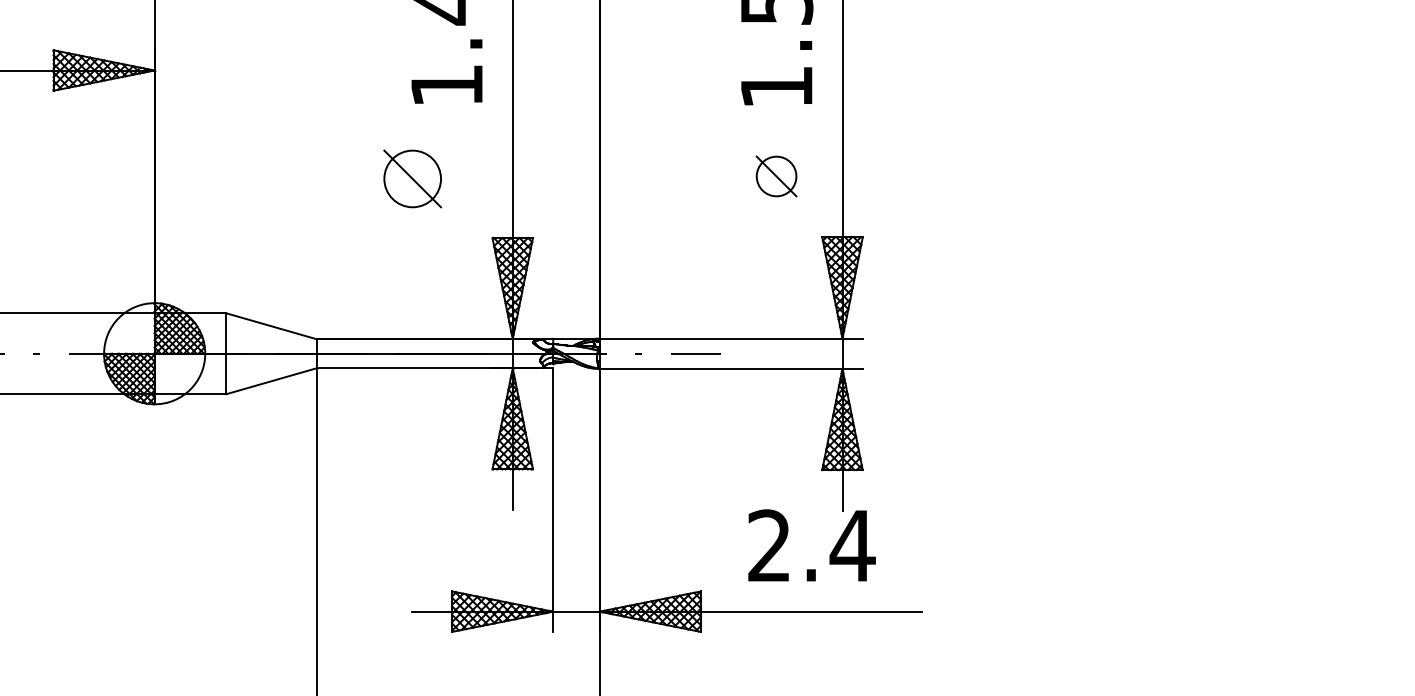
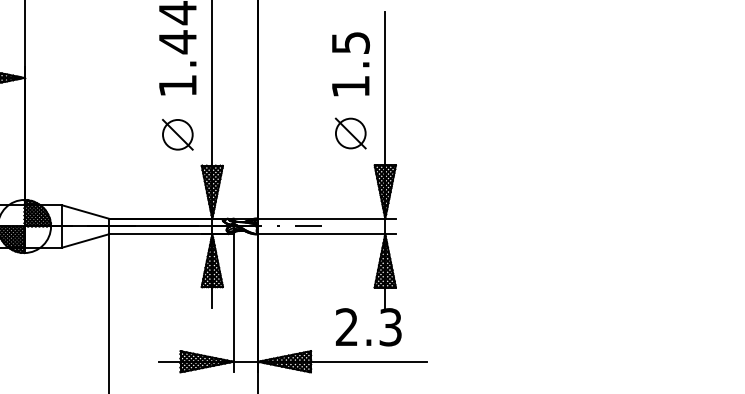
part: (776, 176) -> (350, 133), size x1.43
part: (412, 178) -> (177, 134), moved
text: (852, 546) -> (390, 327), 2.4 -> 2.3

